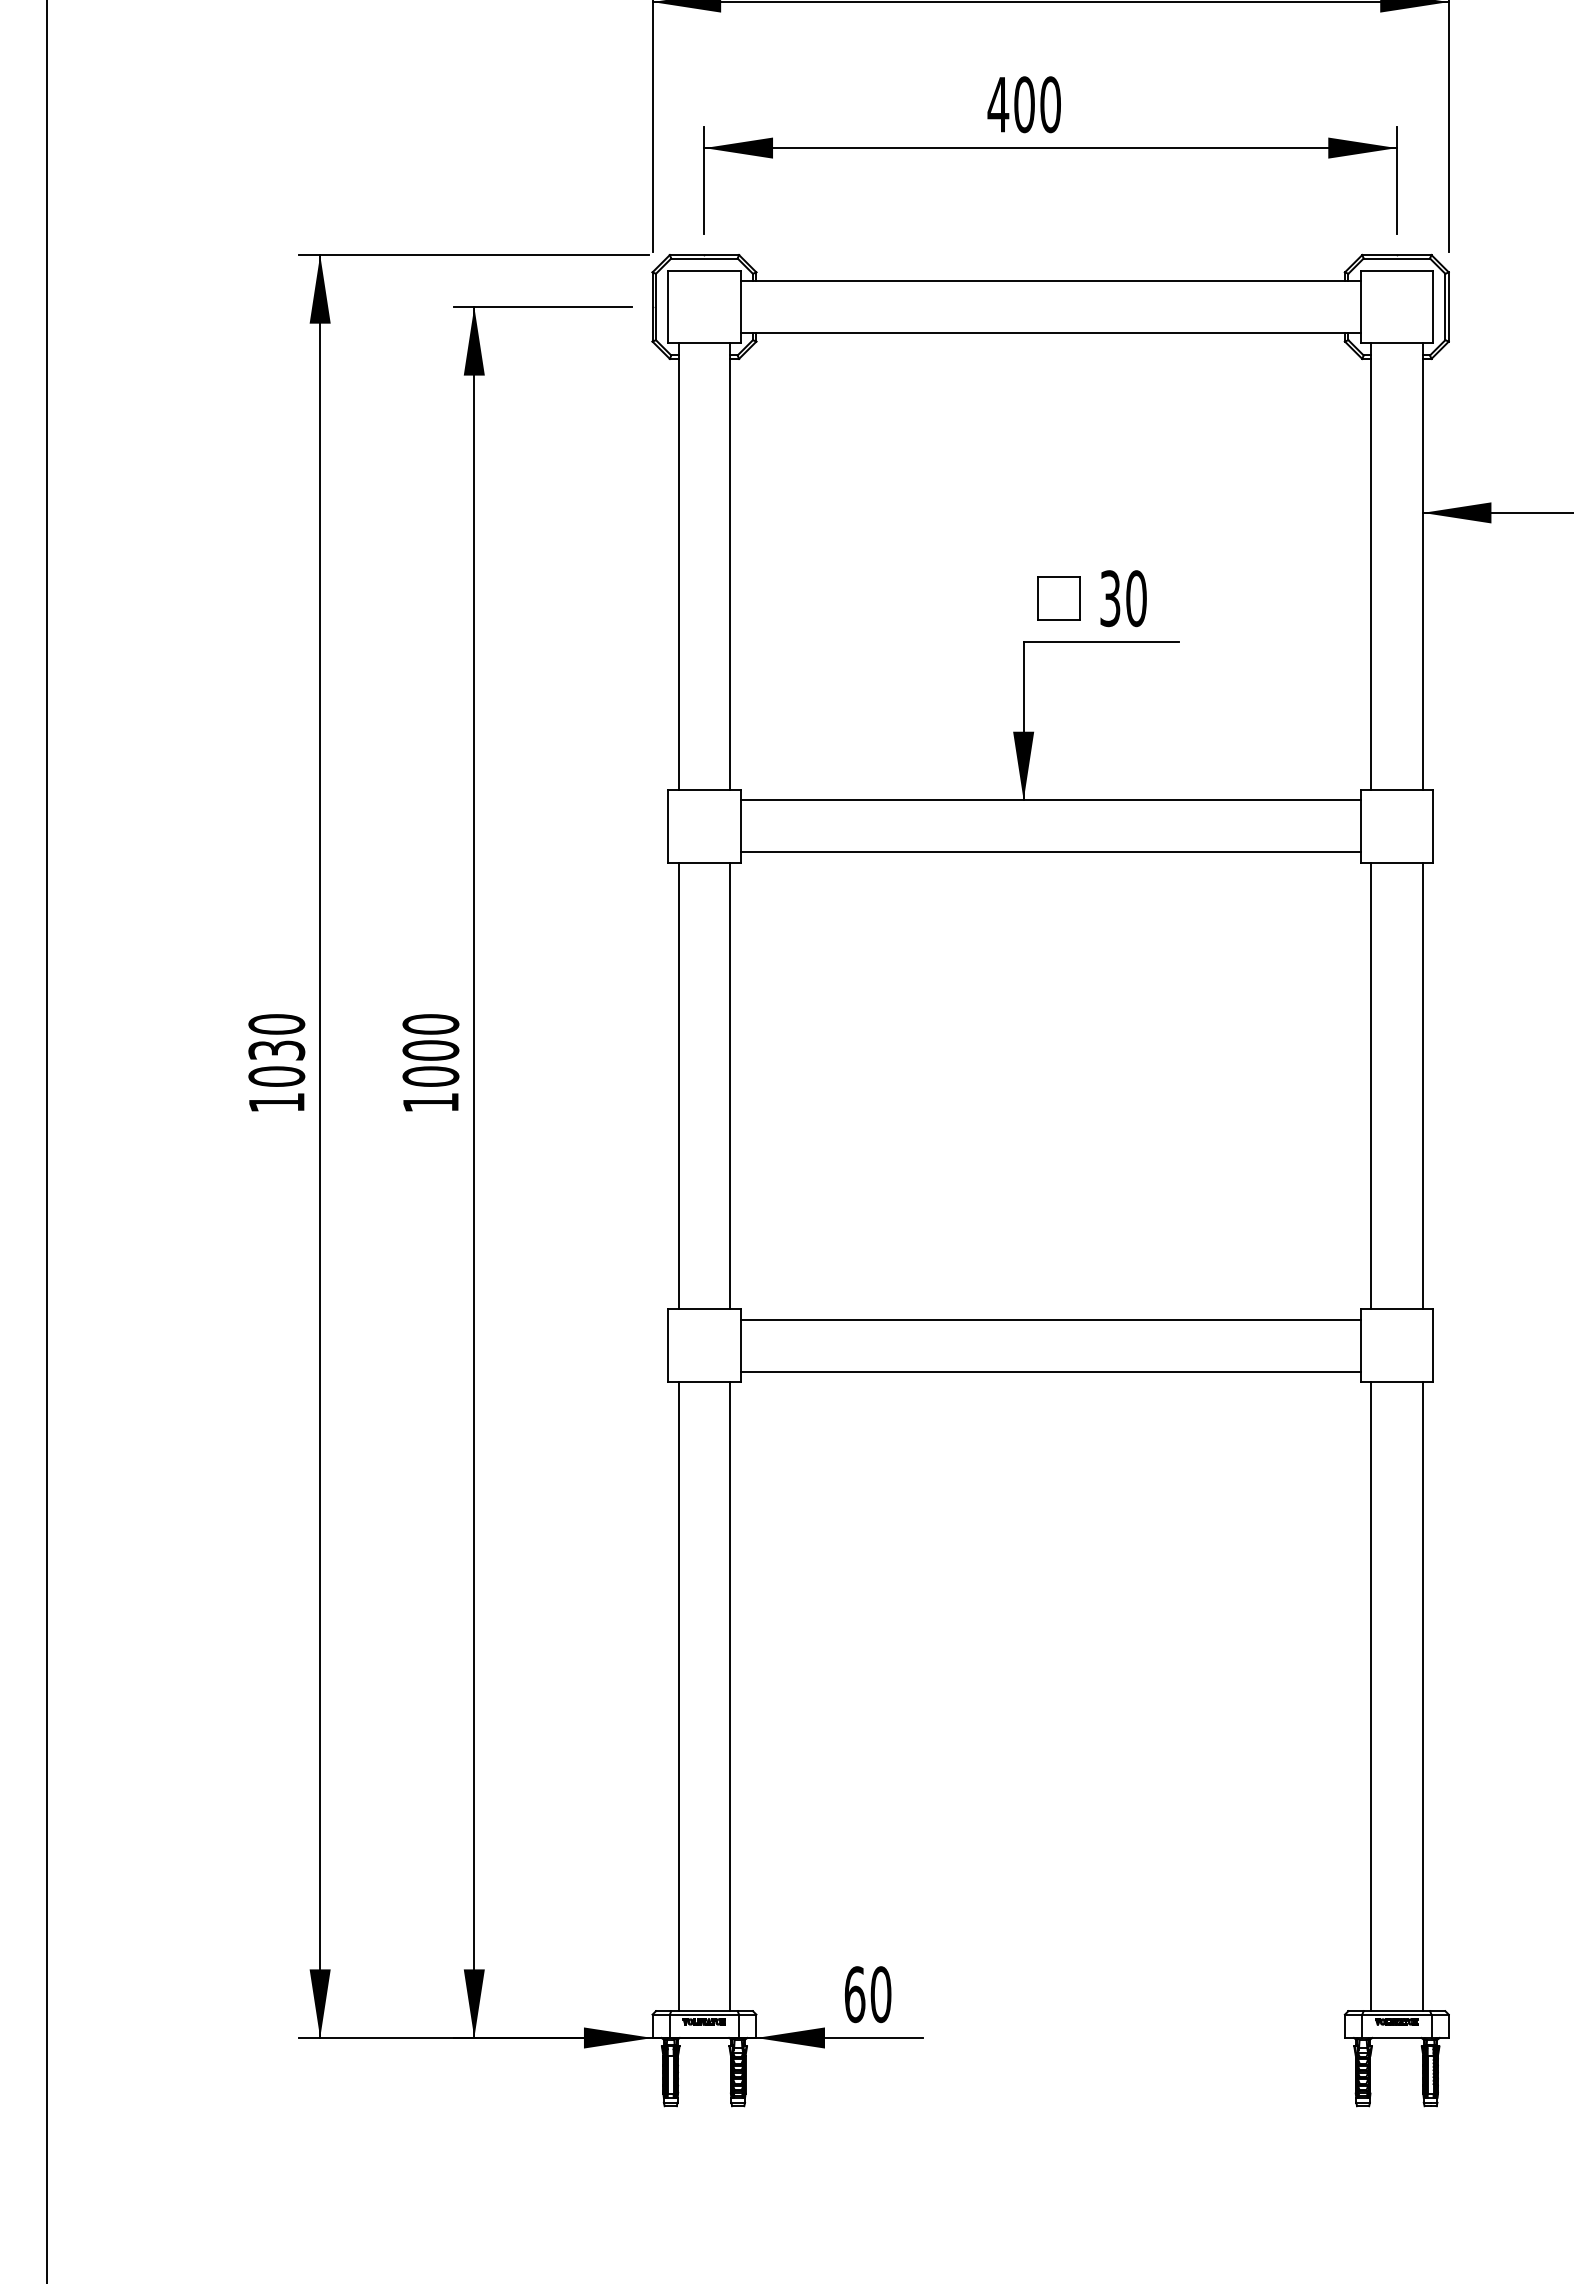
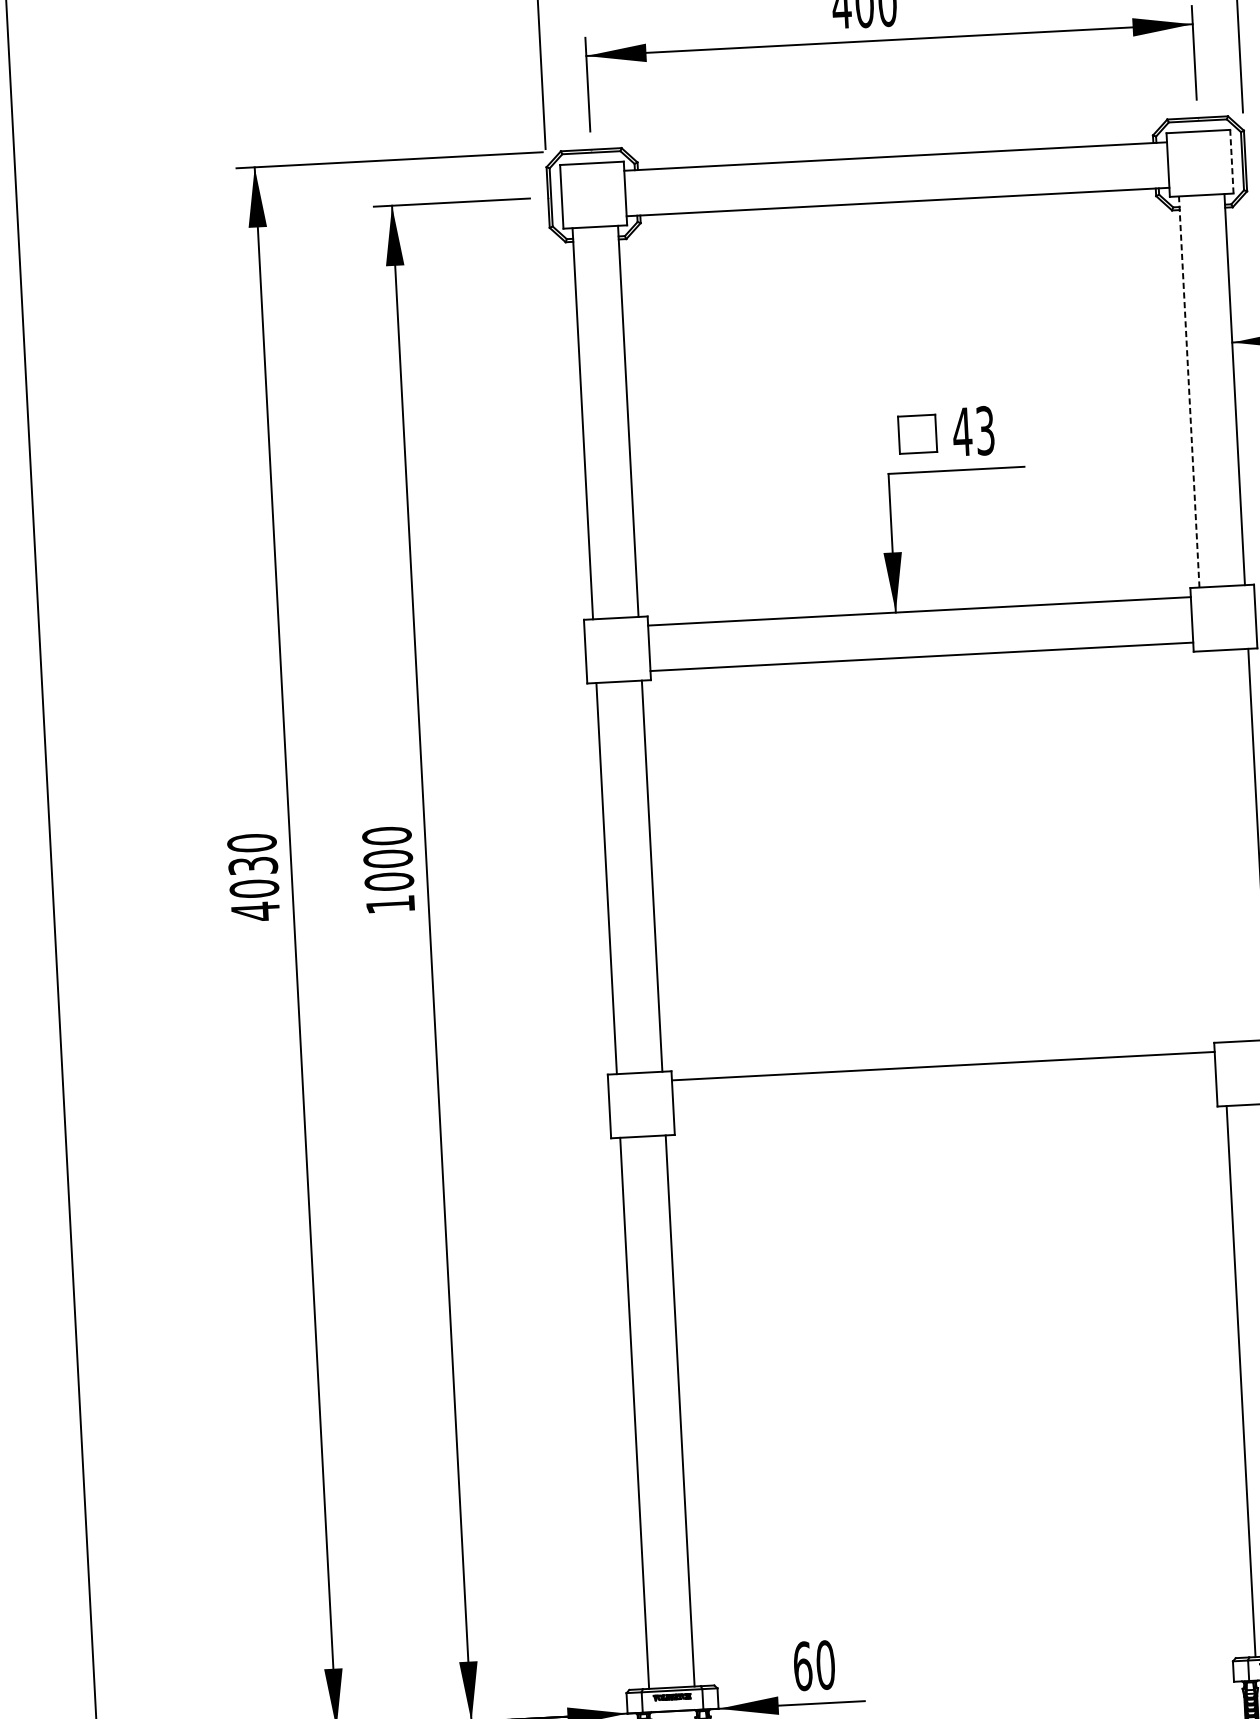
line: (1433, 306) -> (1232, 161), solid -> dashed
line: (1370, 566) -> (1188, 391), solid -> dashed
text: (1122, 598) -> (973, 431), 30 -> 43
line: (1370, 1085) -> (1212, 846), removed
text: (276, 1102) -> (255, 911), 1030 -> 4030
line: (1050, 1371) -> (945, 1111), removed

